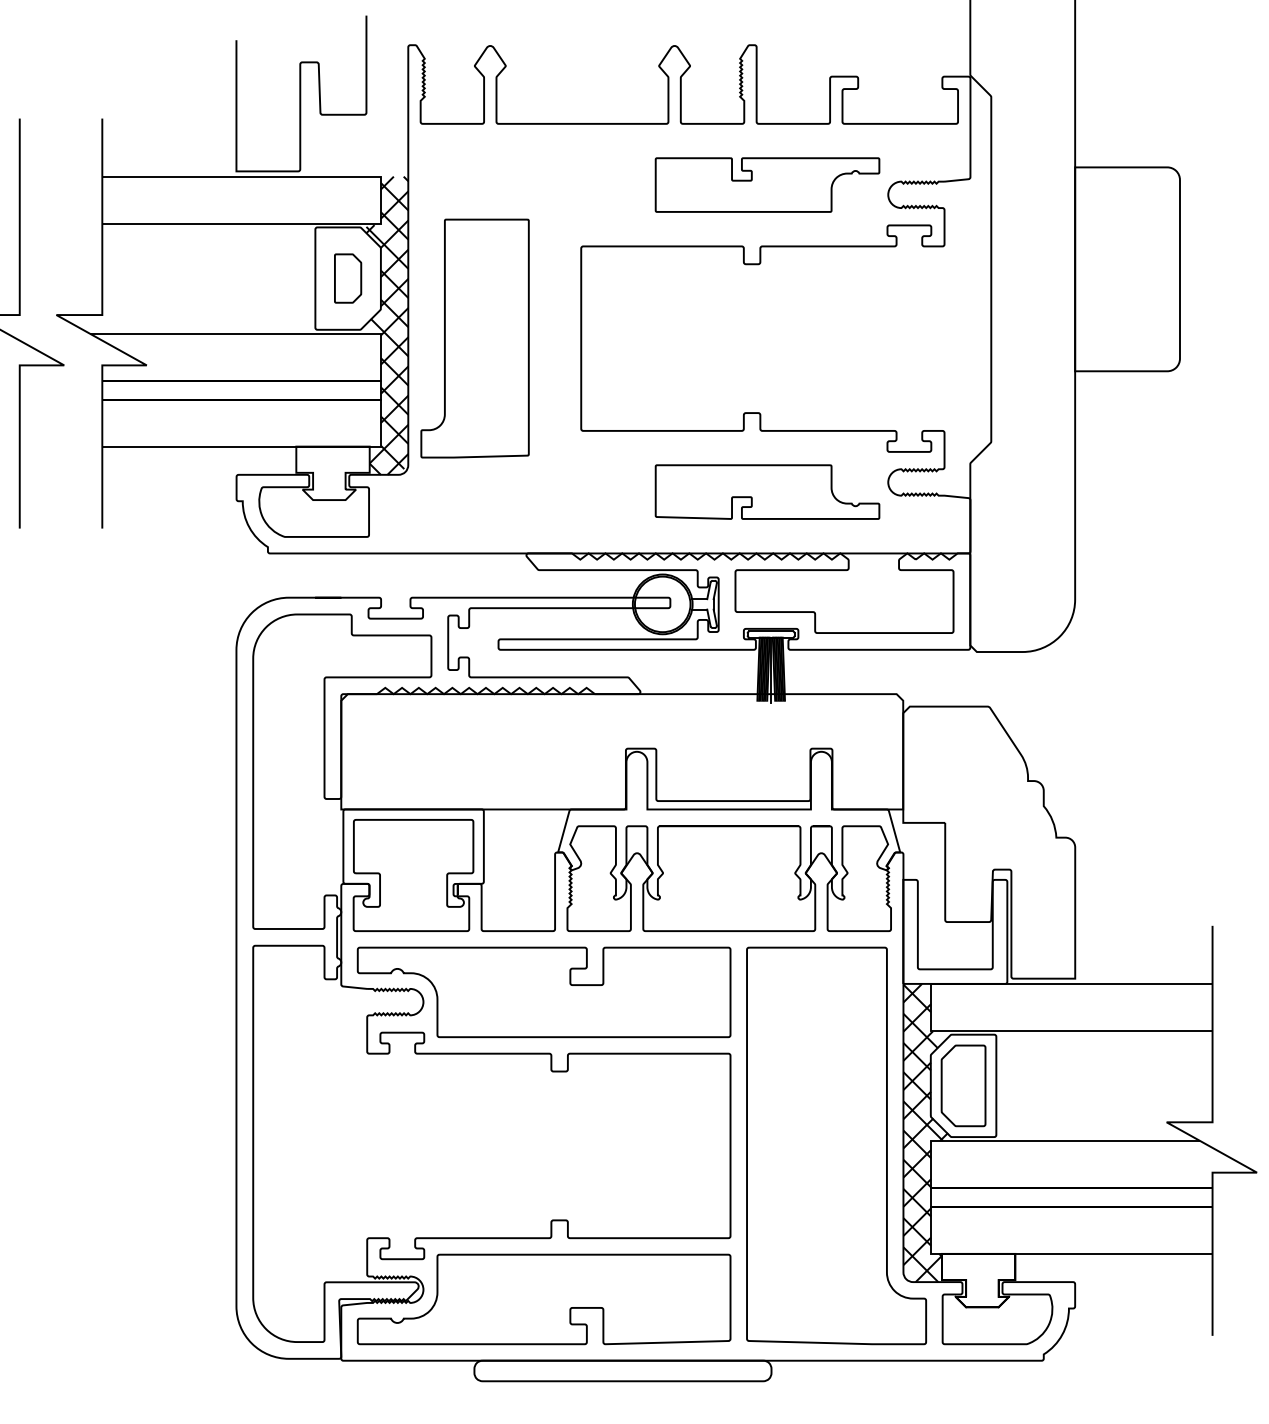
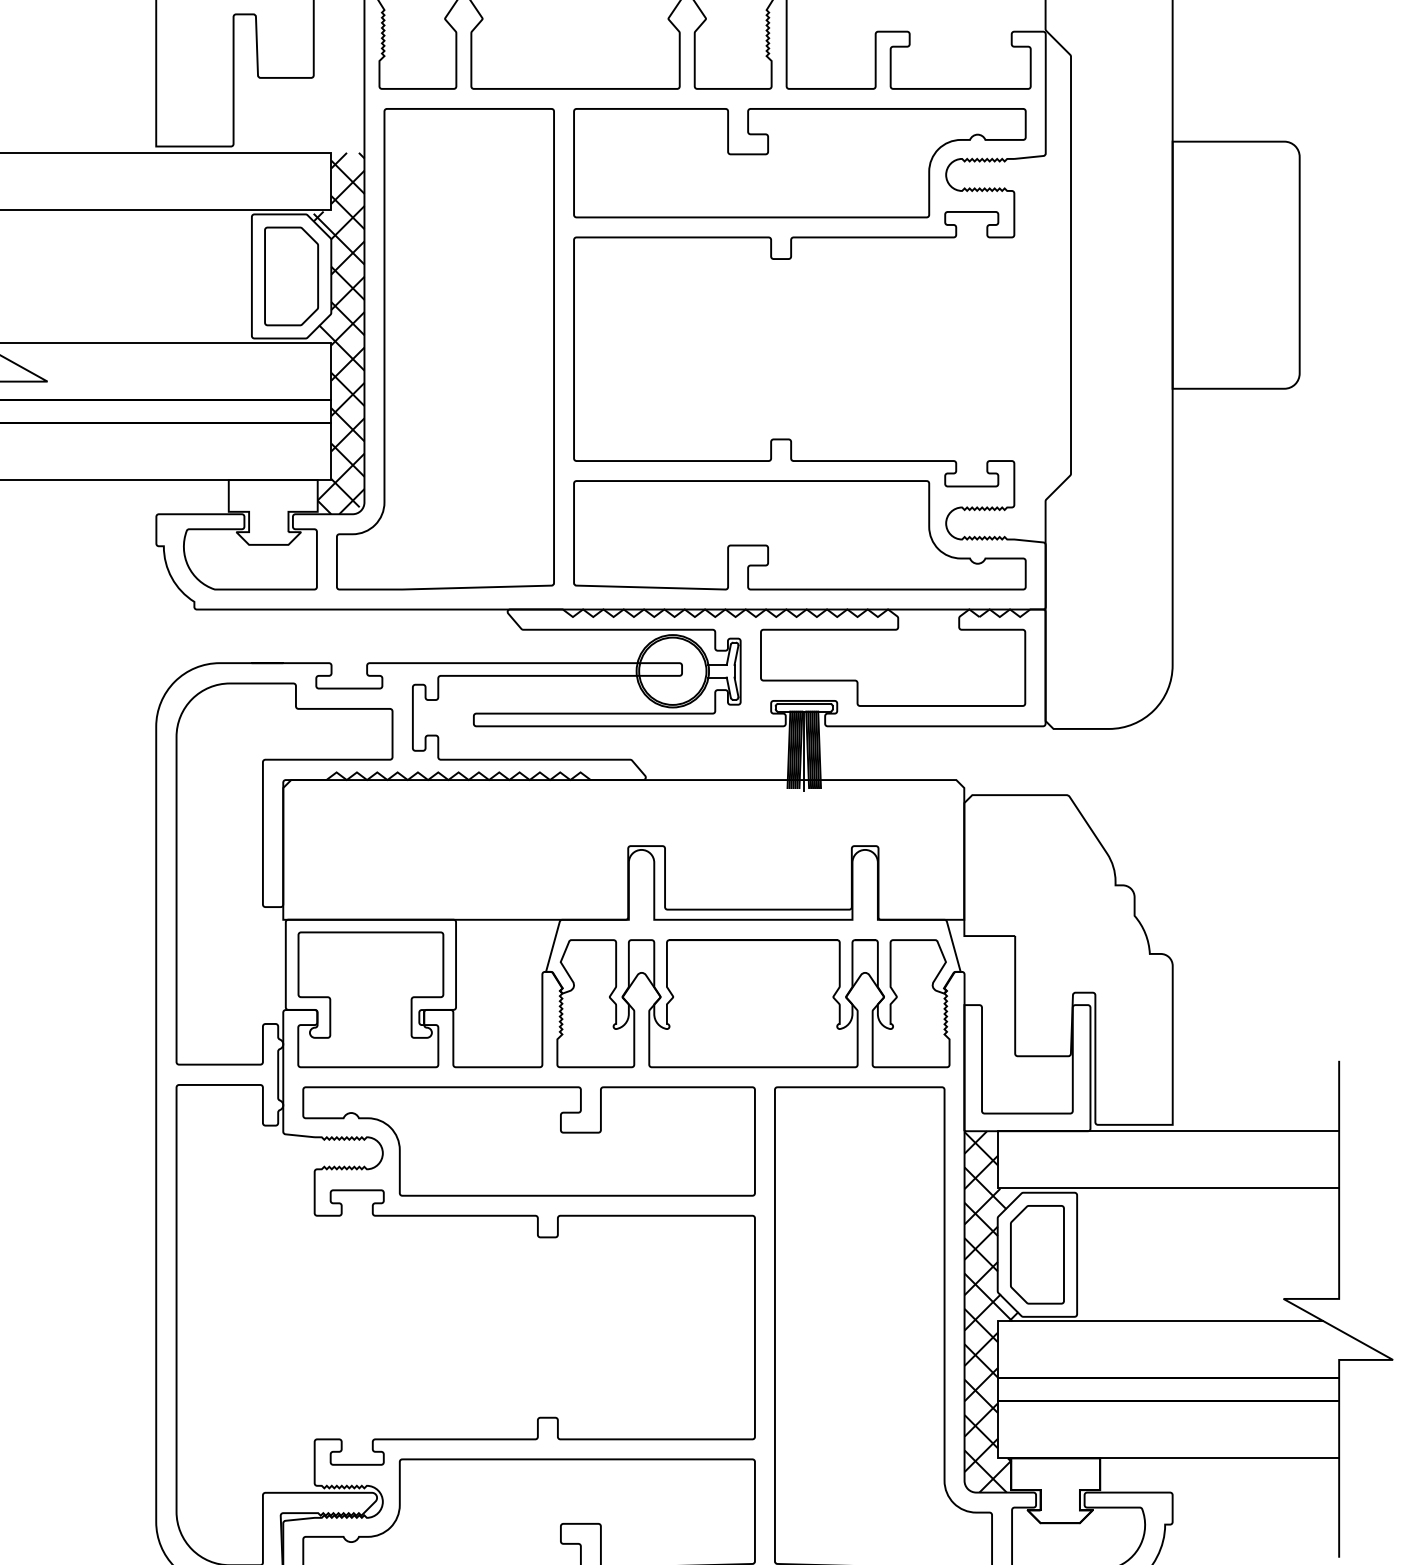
part: (767, 184) -> (799, 162), size x1.67
part: (347, 278) -> (290, 276), size x1.67
part: (474, 338) -> (444, 349), size x1.67
part: (767, 491) -> (799, 534), size x1.67

